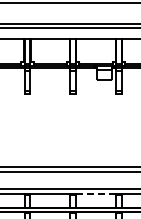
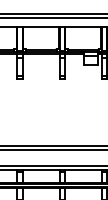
line: (96, 193) -> (83, 170), dashed -> solid

